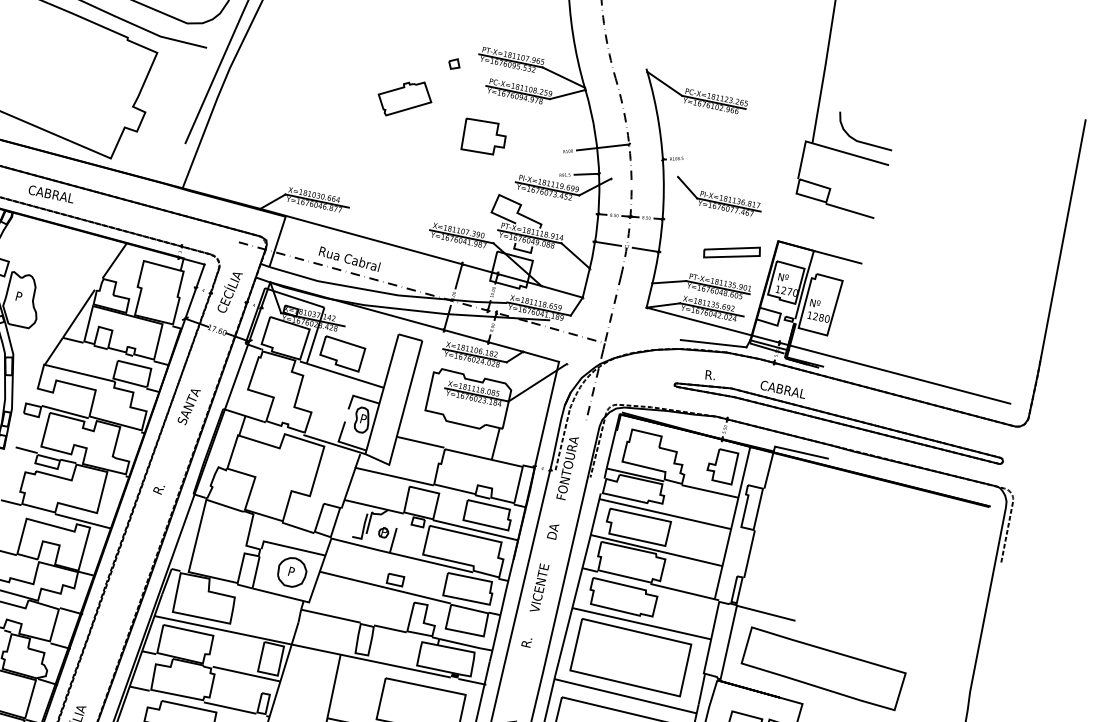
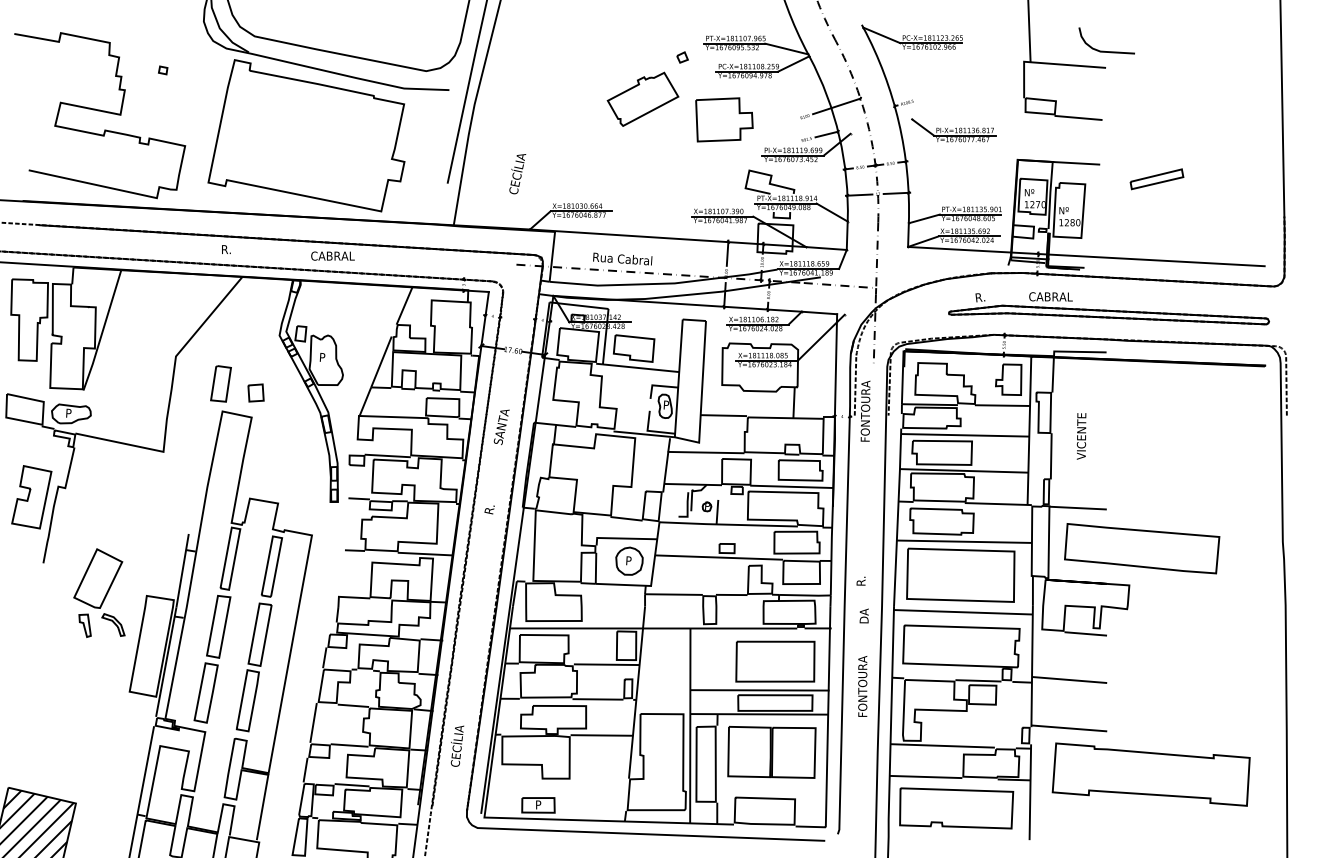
part: (405, 99) -> (643, 99), size x1.4
part: (484, 136) -> (724, 119), size x1.4
curve: (861, 140) -> (1104, 50), moved
part: (731, 252) -> (1156, 179), moved
text: (229, 292) -> (517, 174), moved
line: (713, 343) -> (977, 267), removed
text: (552, 530) -> (863, 615), moved
text: (539, 588) -> (1081, 436), moved

